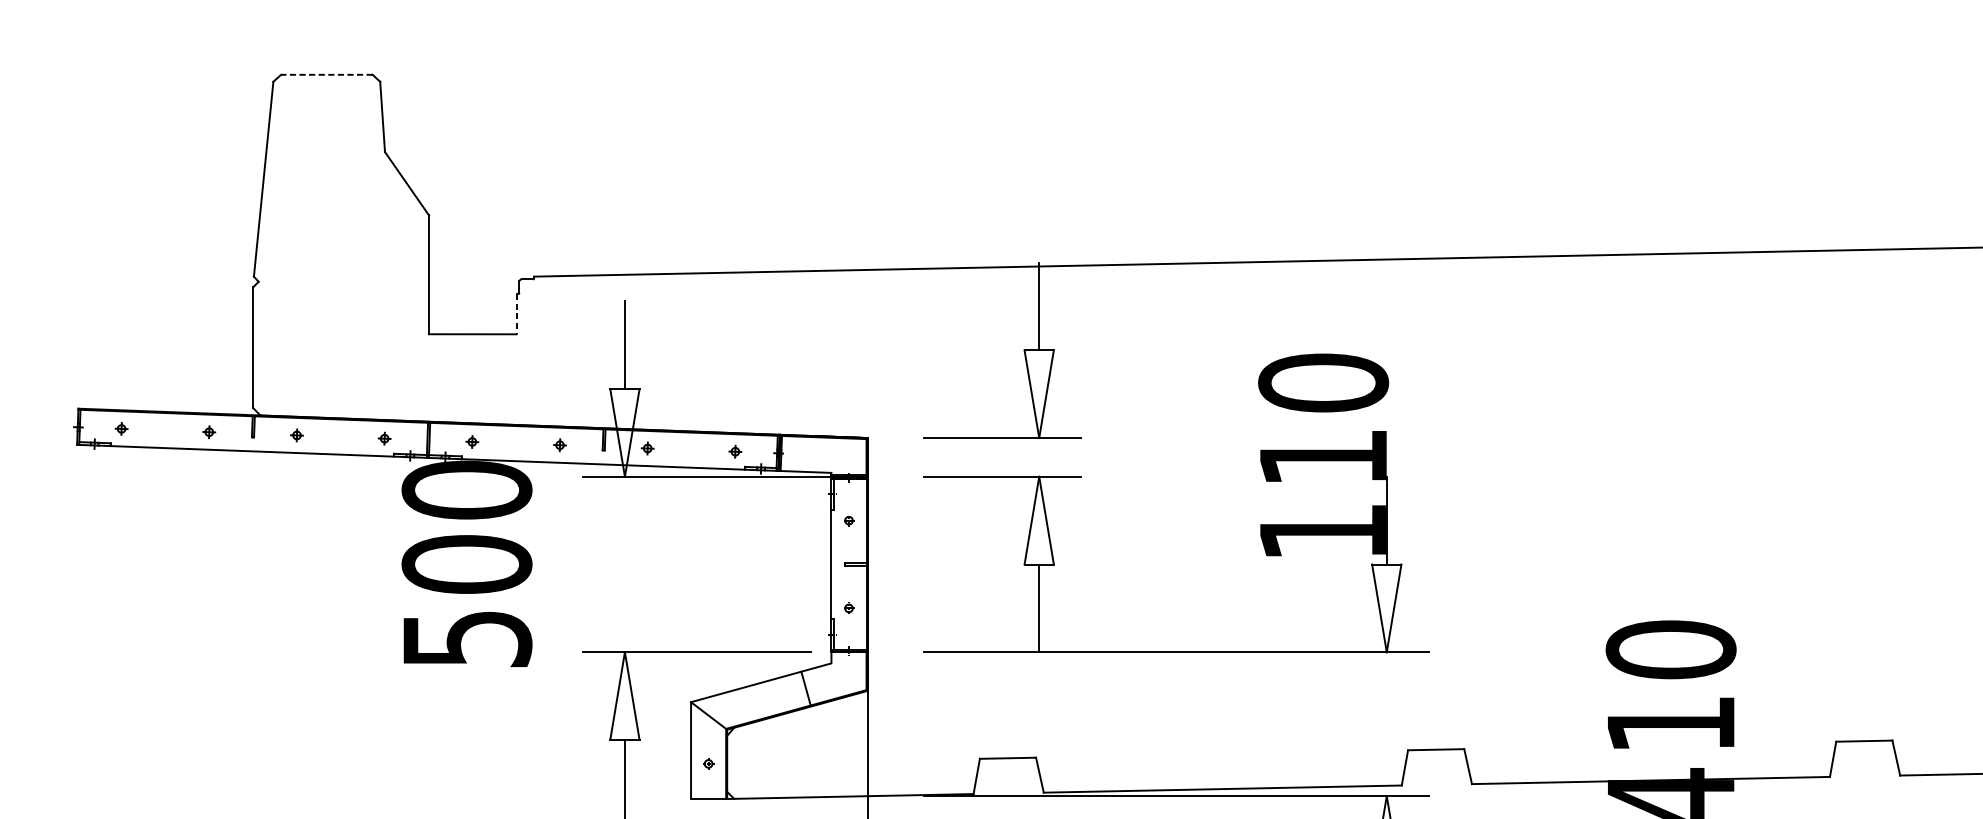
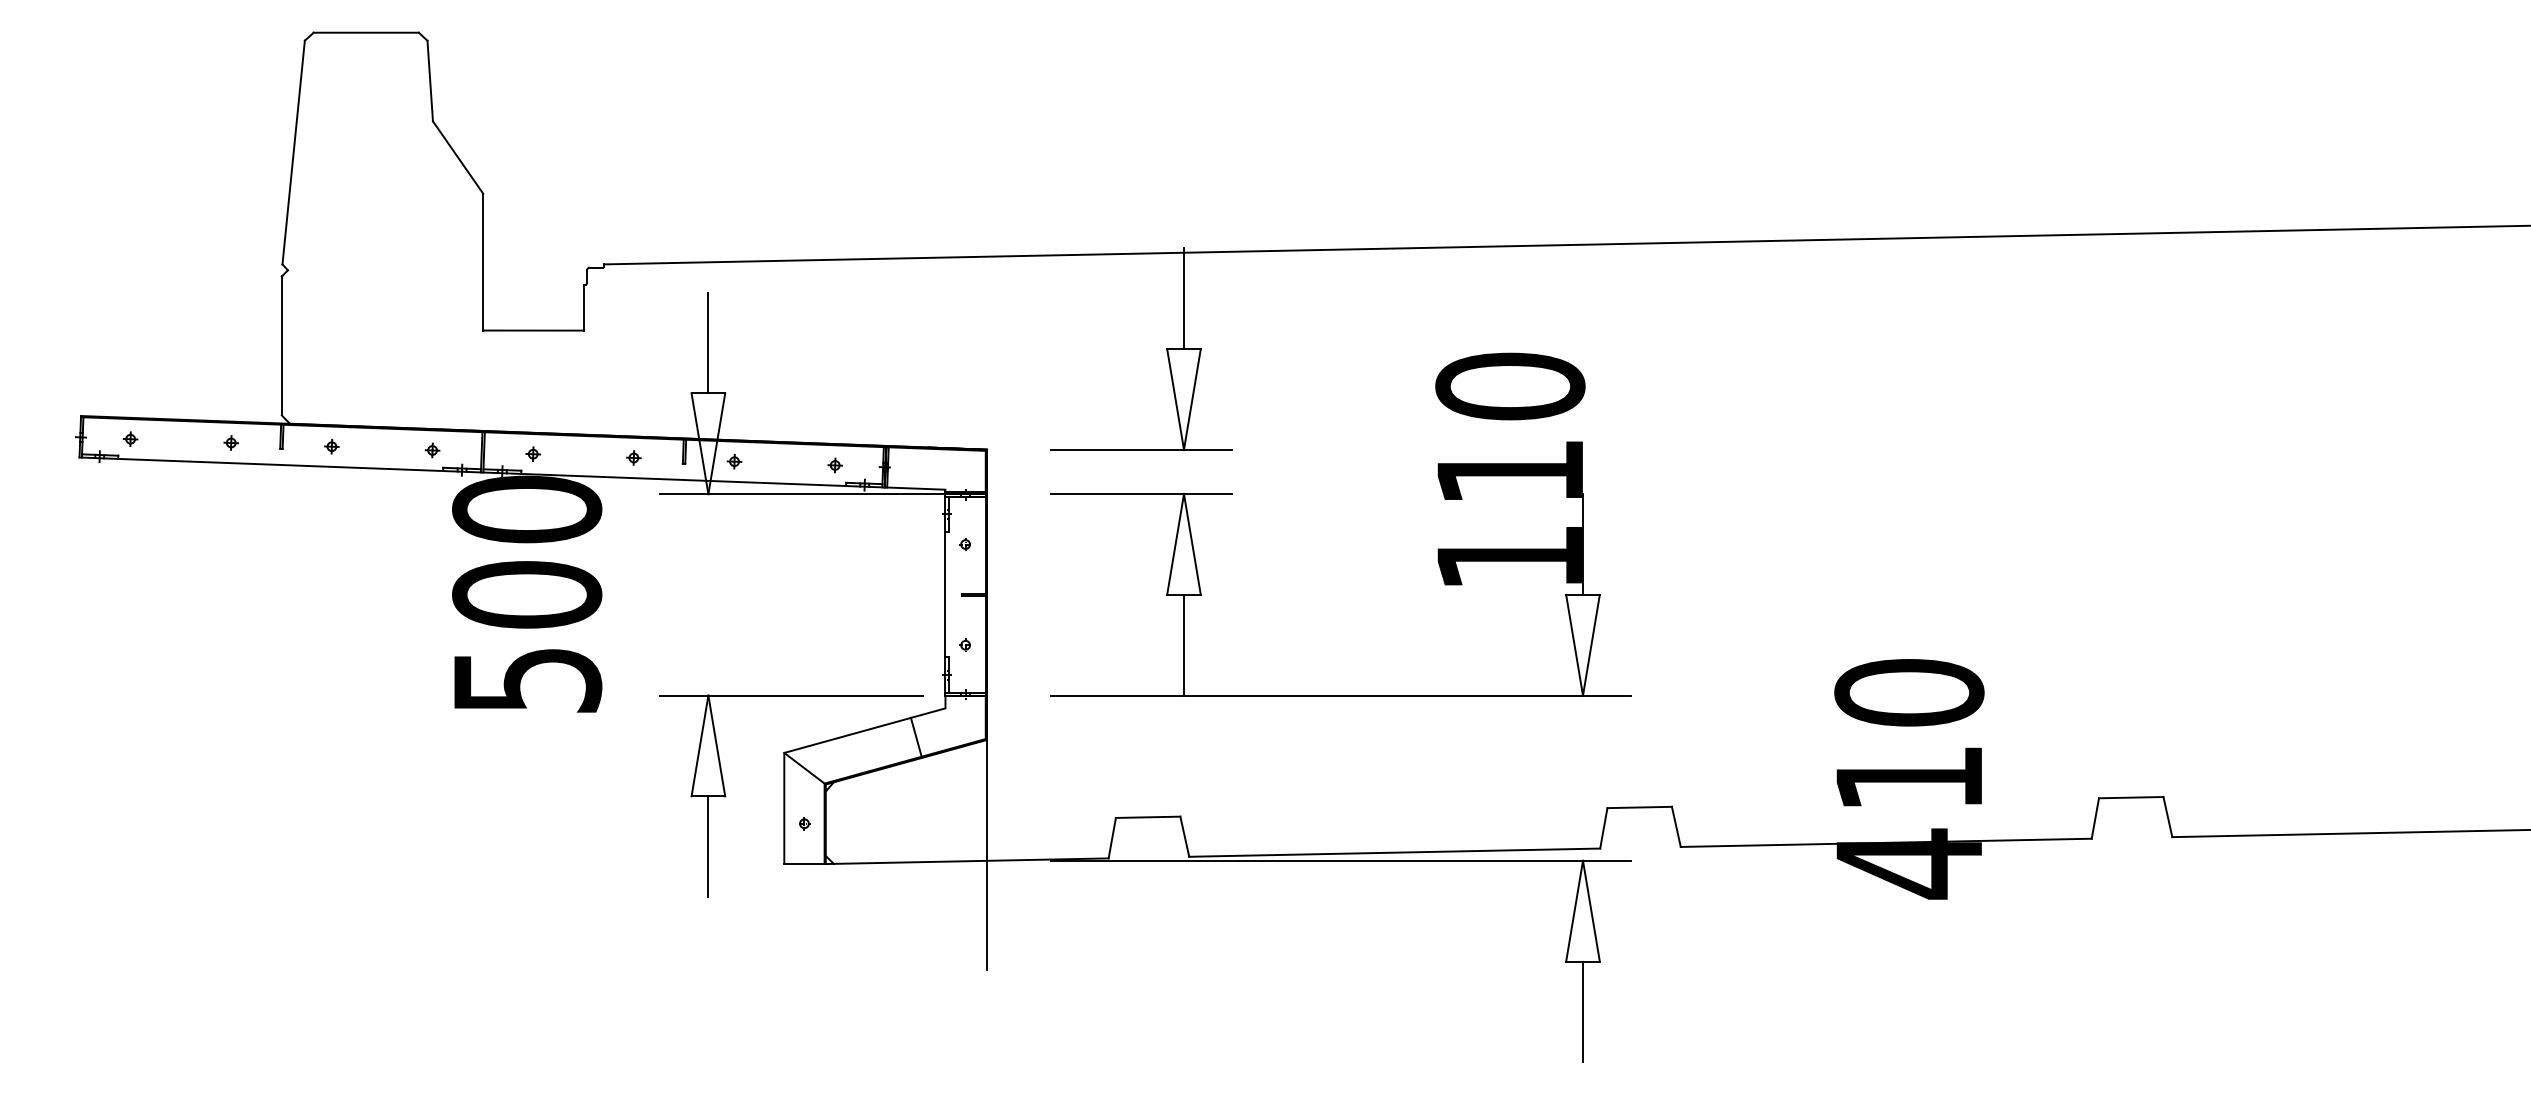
line: (327, 74) -> (366, 32), dashed -> solid
line: (517, 315) -> (584, 308), dashed -> solid

